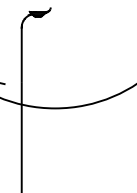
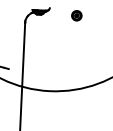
part: (83, 15) -> (76, 15), added

